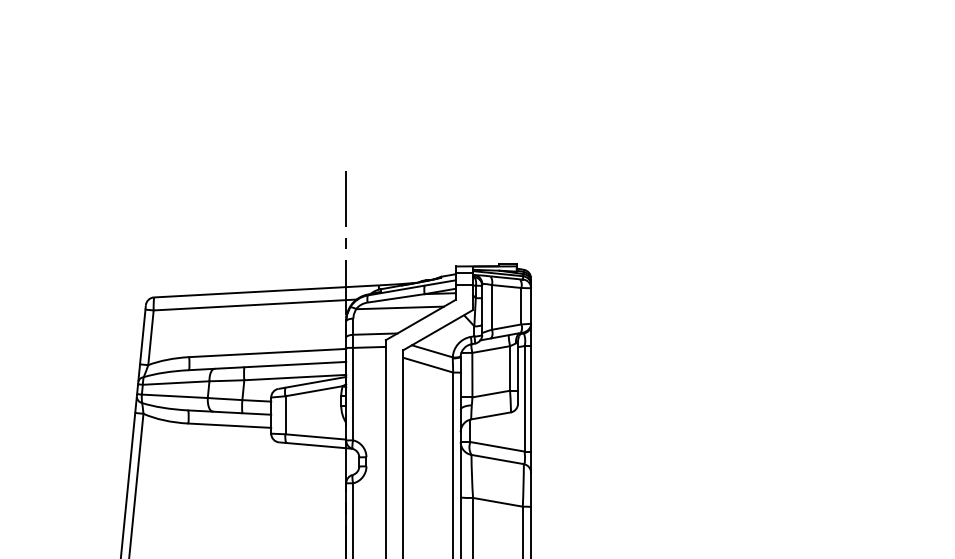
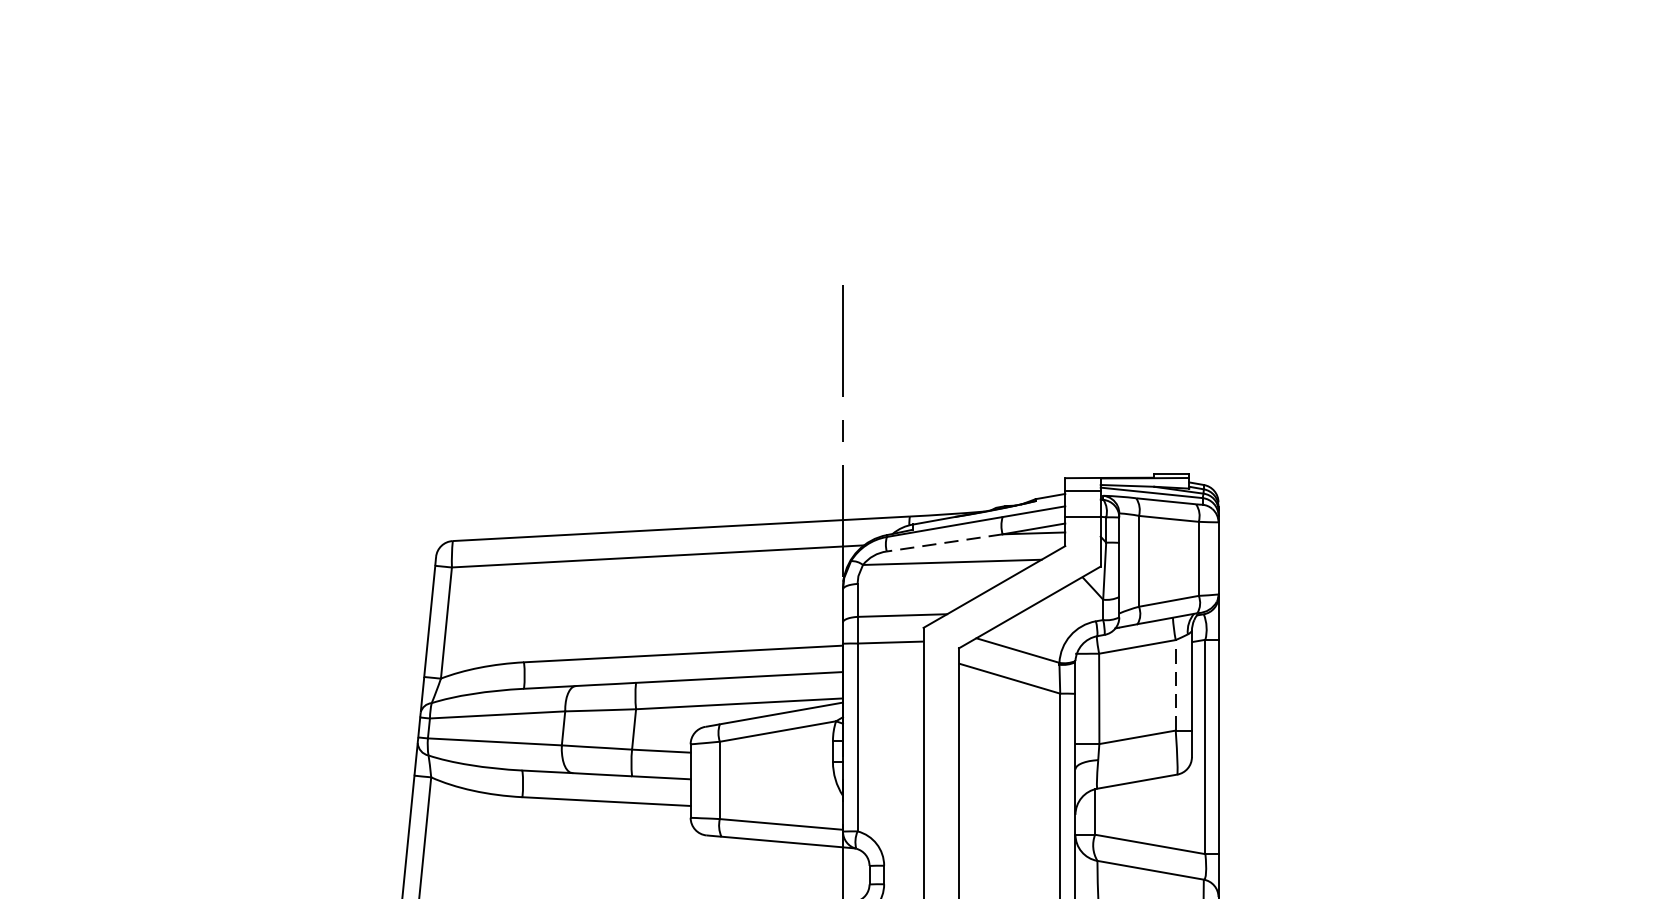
line: (395, 298) -> (943, 543), solid -> dashed
line: (510, 367) -> (1176, 683), solid -> dashed

